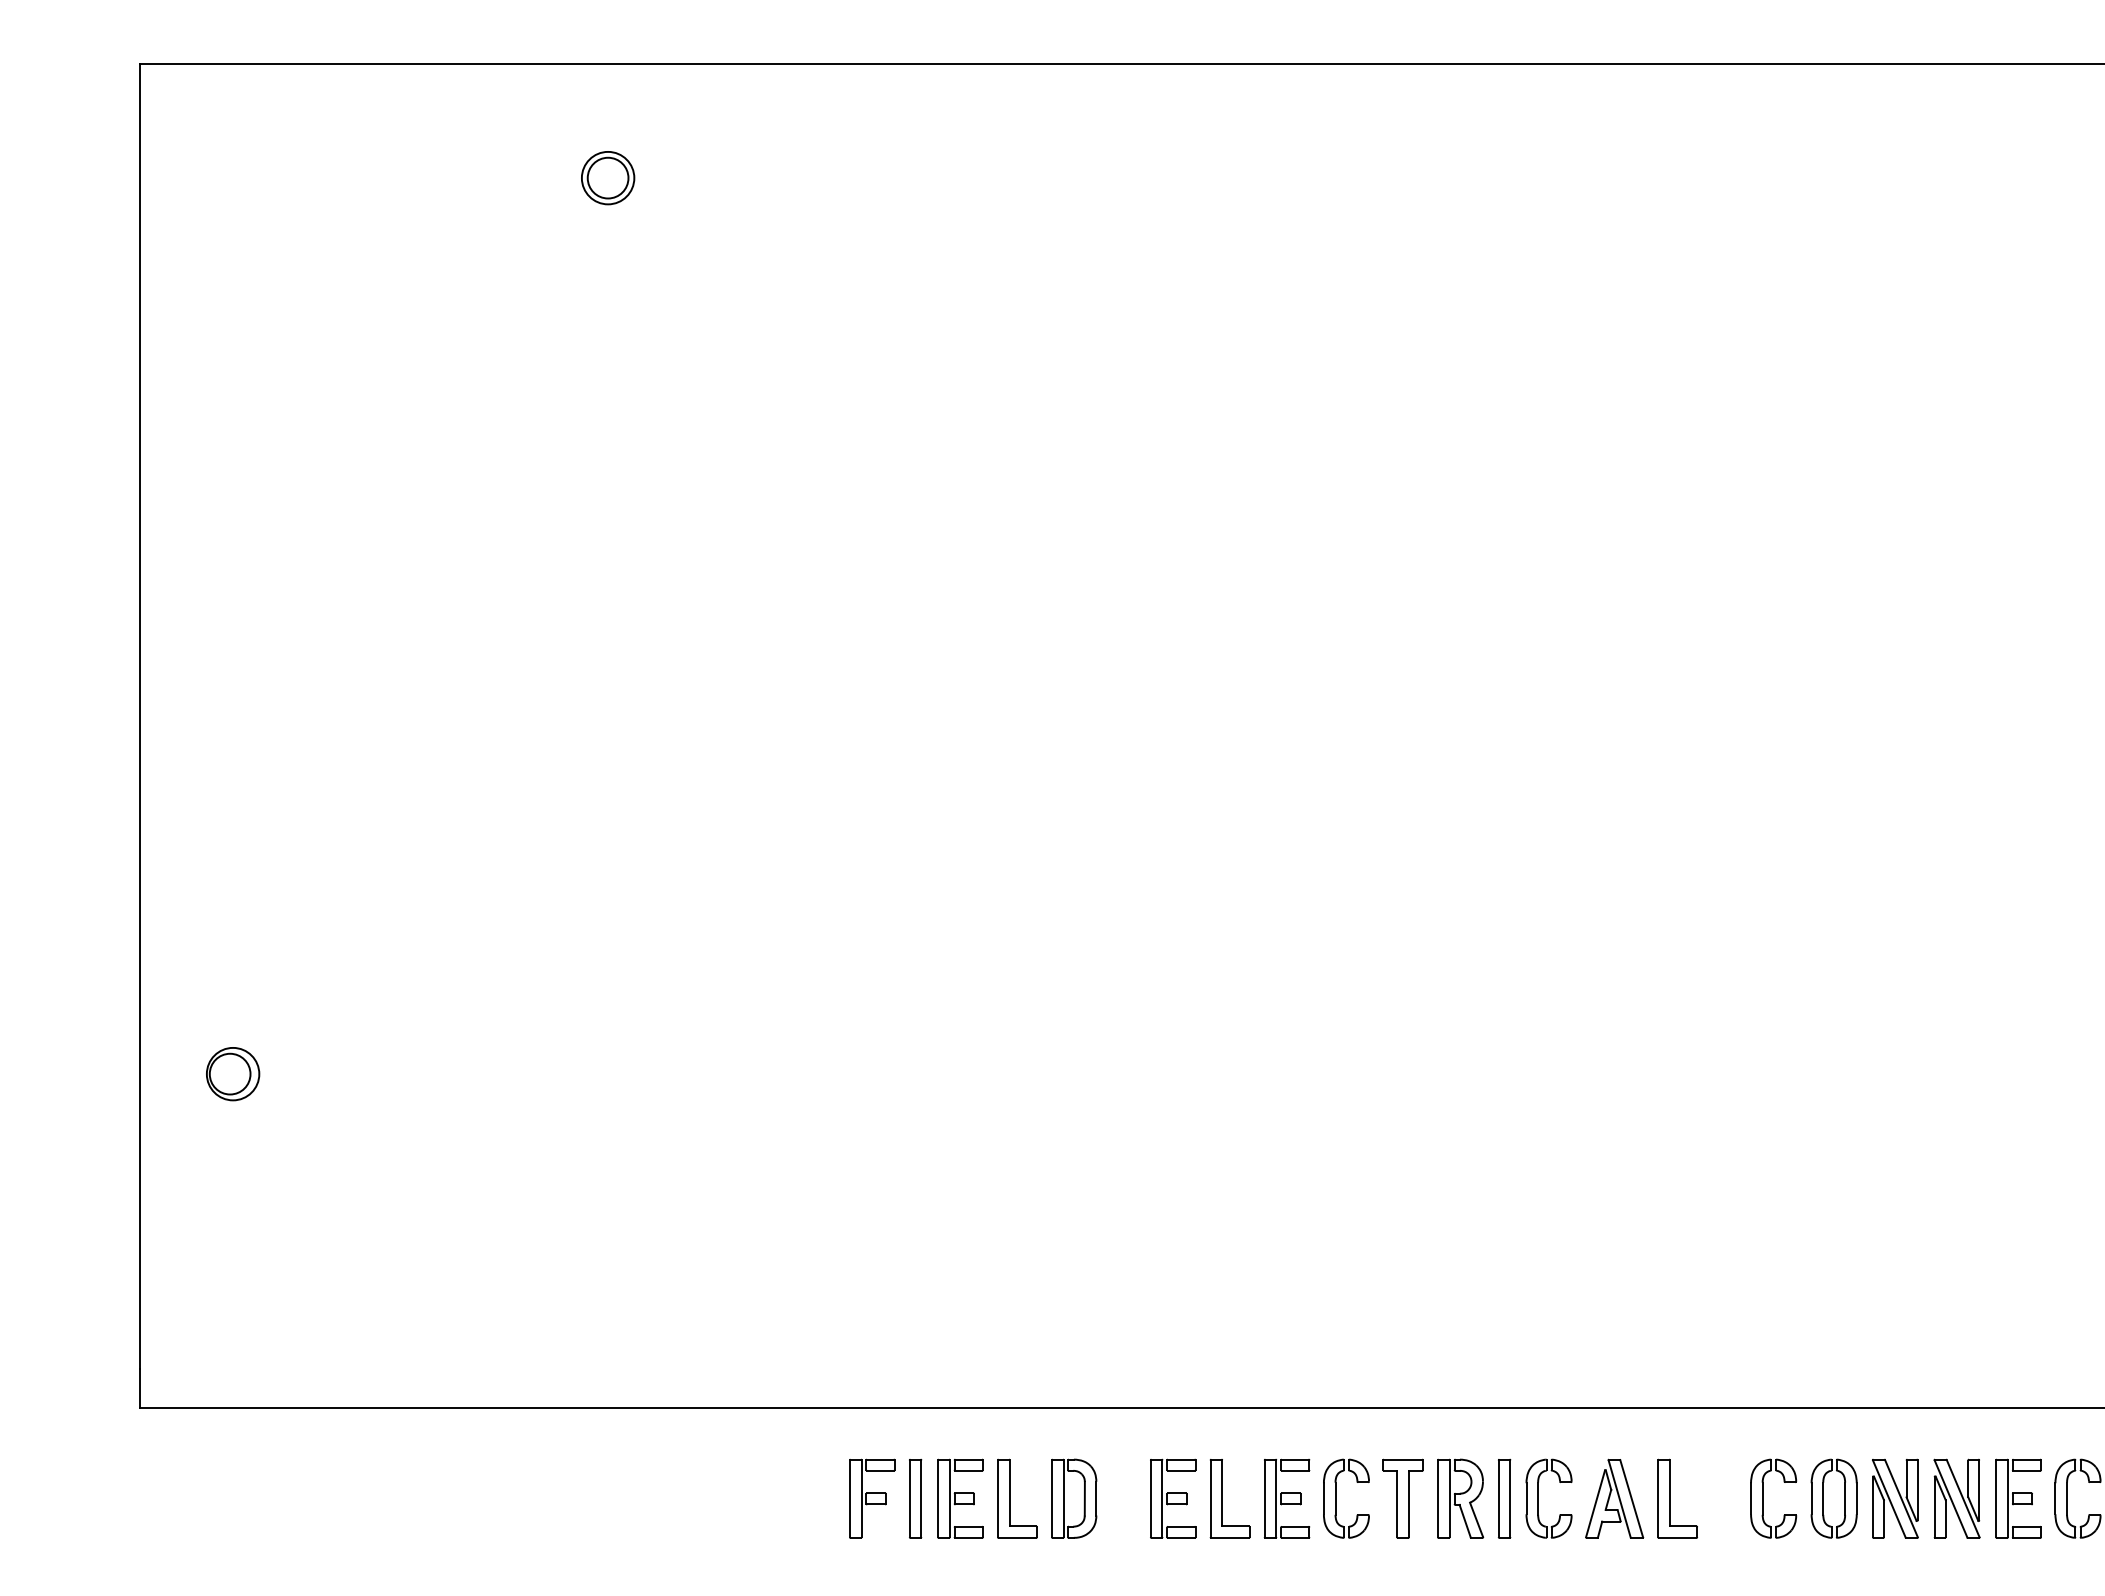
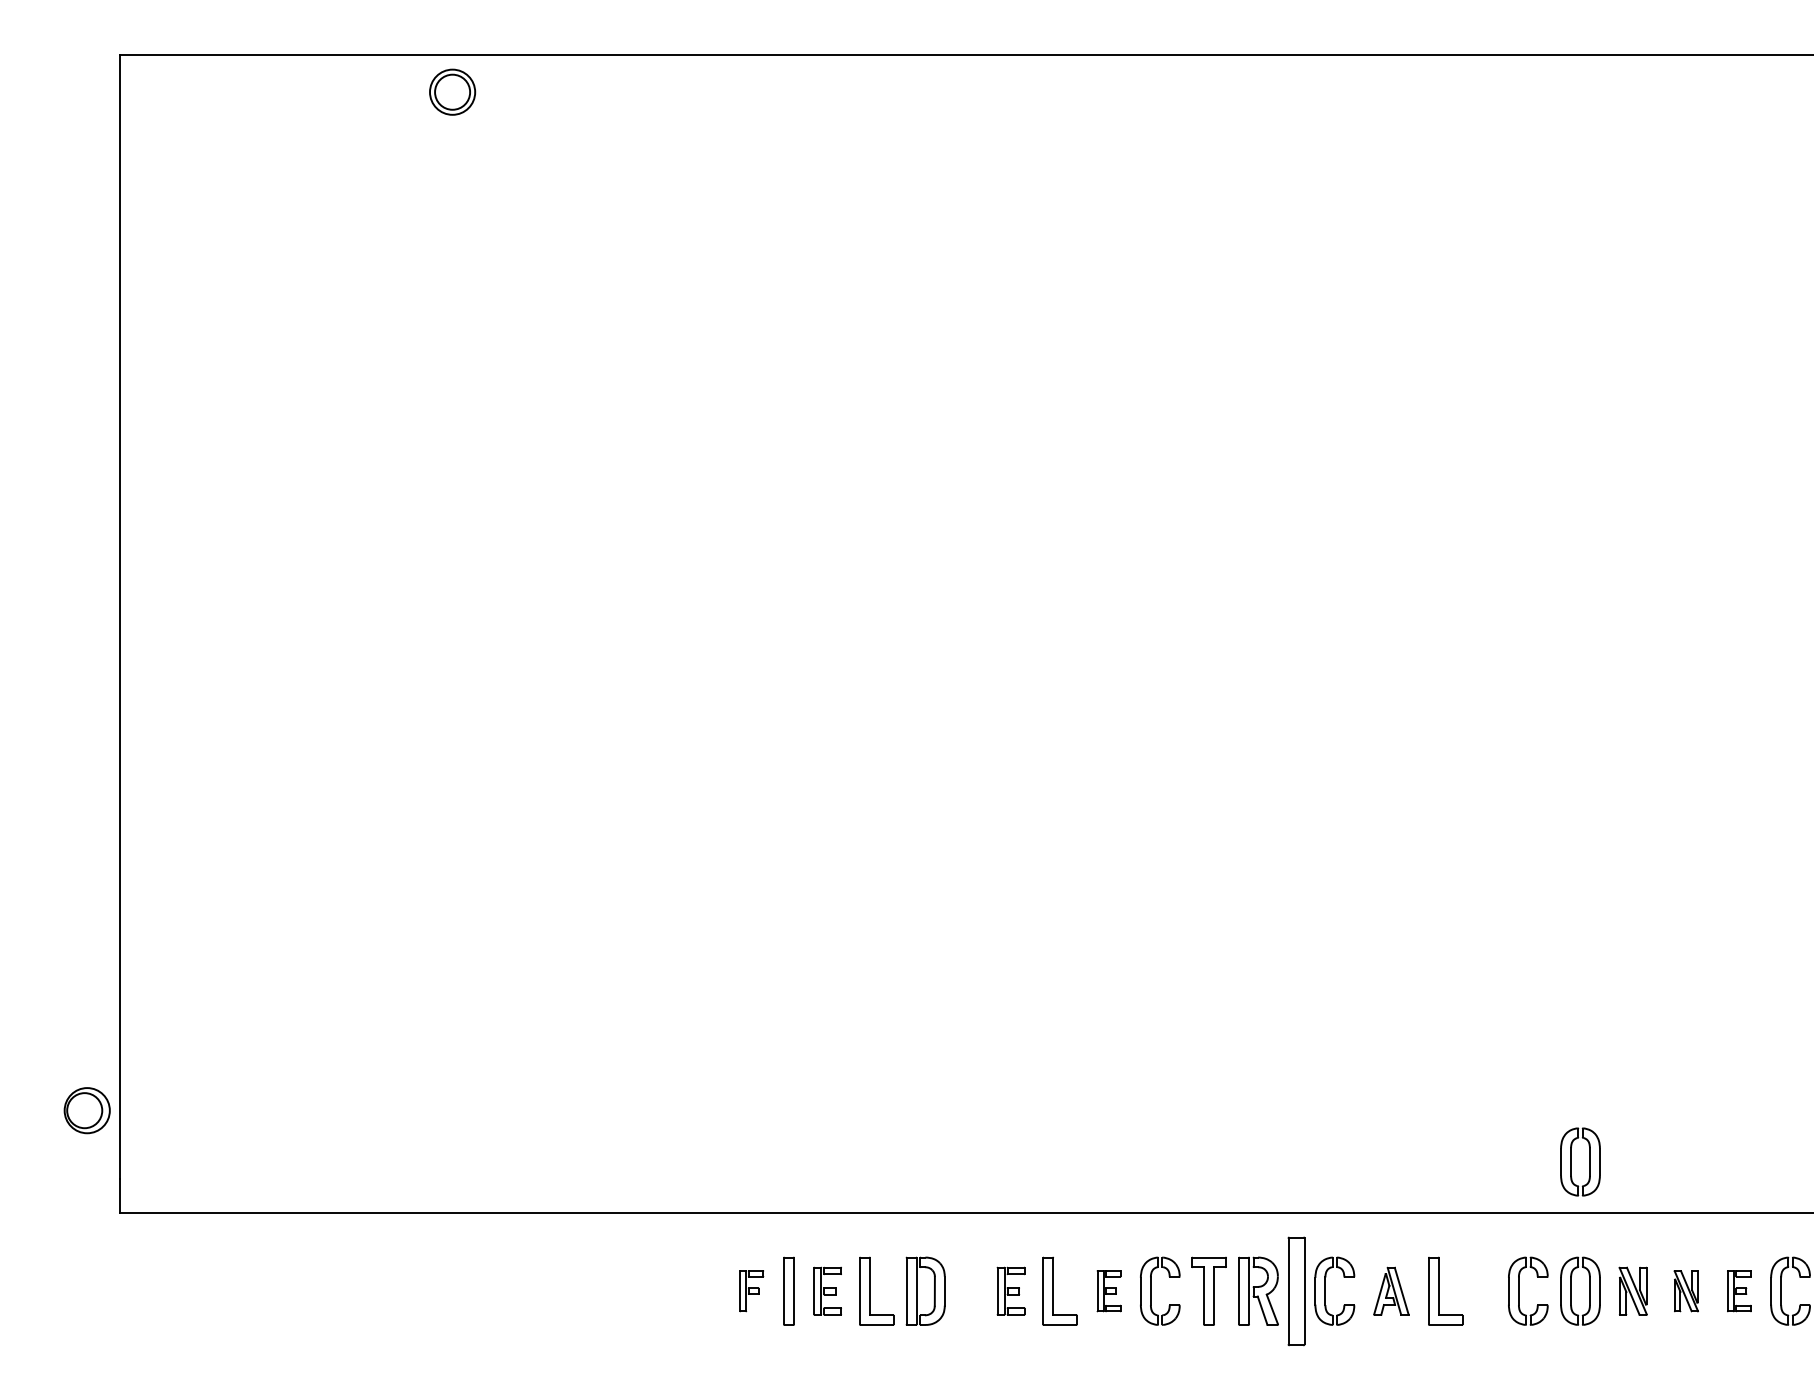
part: (608, 178) -> (452, 92), moved
part: (233, 1074) -> (87, 1110), moved
part: (1823, 1348) -> (1571, 1161), added
part: (872, 1498) -> (751, 1291), size x0.6
part: (960, 1498) -> (827, 1291), size x0.7
part: (1173, 1498) -> (1011, 1291), size x0.7
part: (1286, 1498) -> (1108, 1291), size x0.6
part: (1504, 1498) -> (1296, 1291), size x1.6
part: (1614, 1498) -> (1391, 1291), size x0.7
part: (1895, 1498) -> (1633, 1291), size x0.7
part: (1956, 1498) -> (1685, 1291), size x0.6
part: (2018, 1498) -> (1739, 1291), size x0.6

